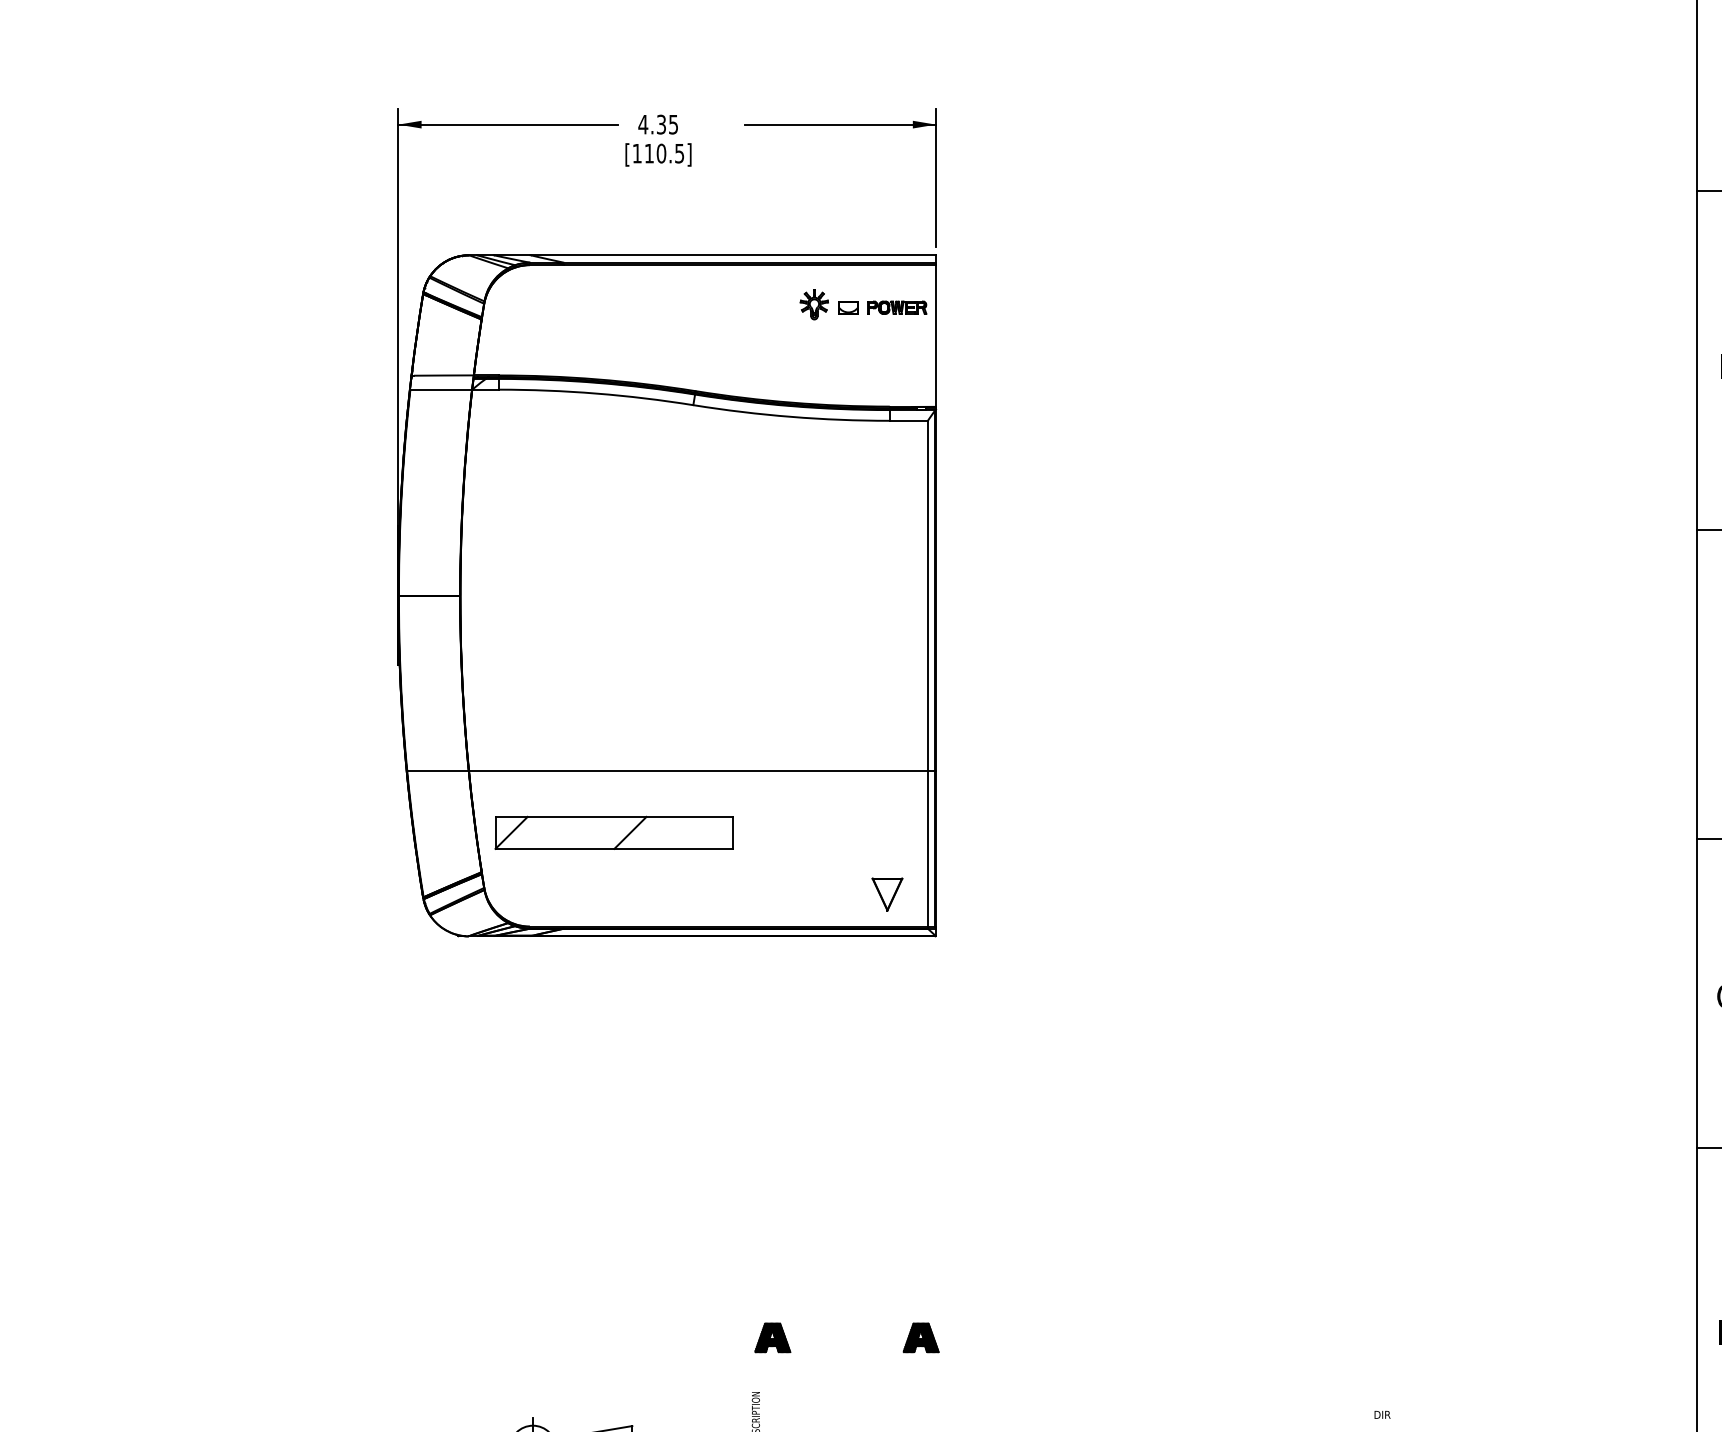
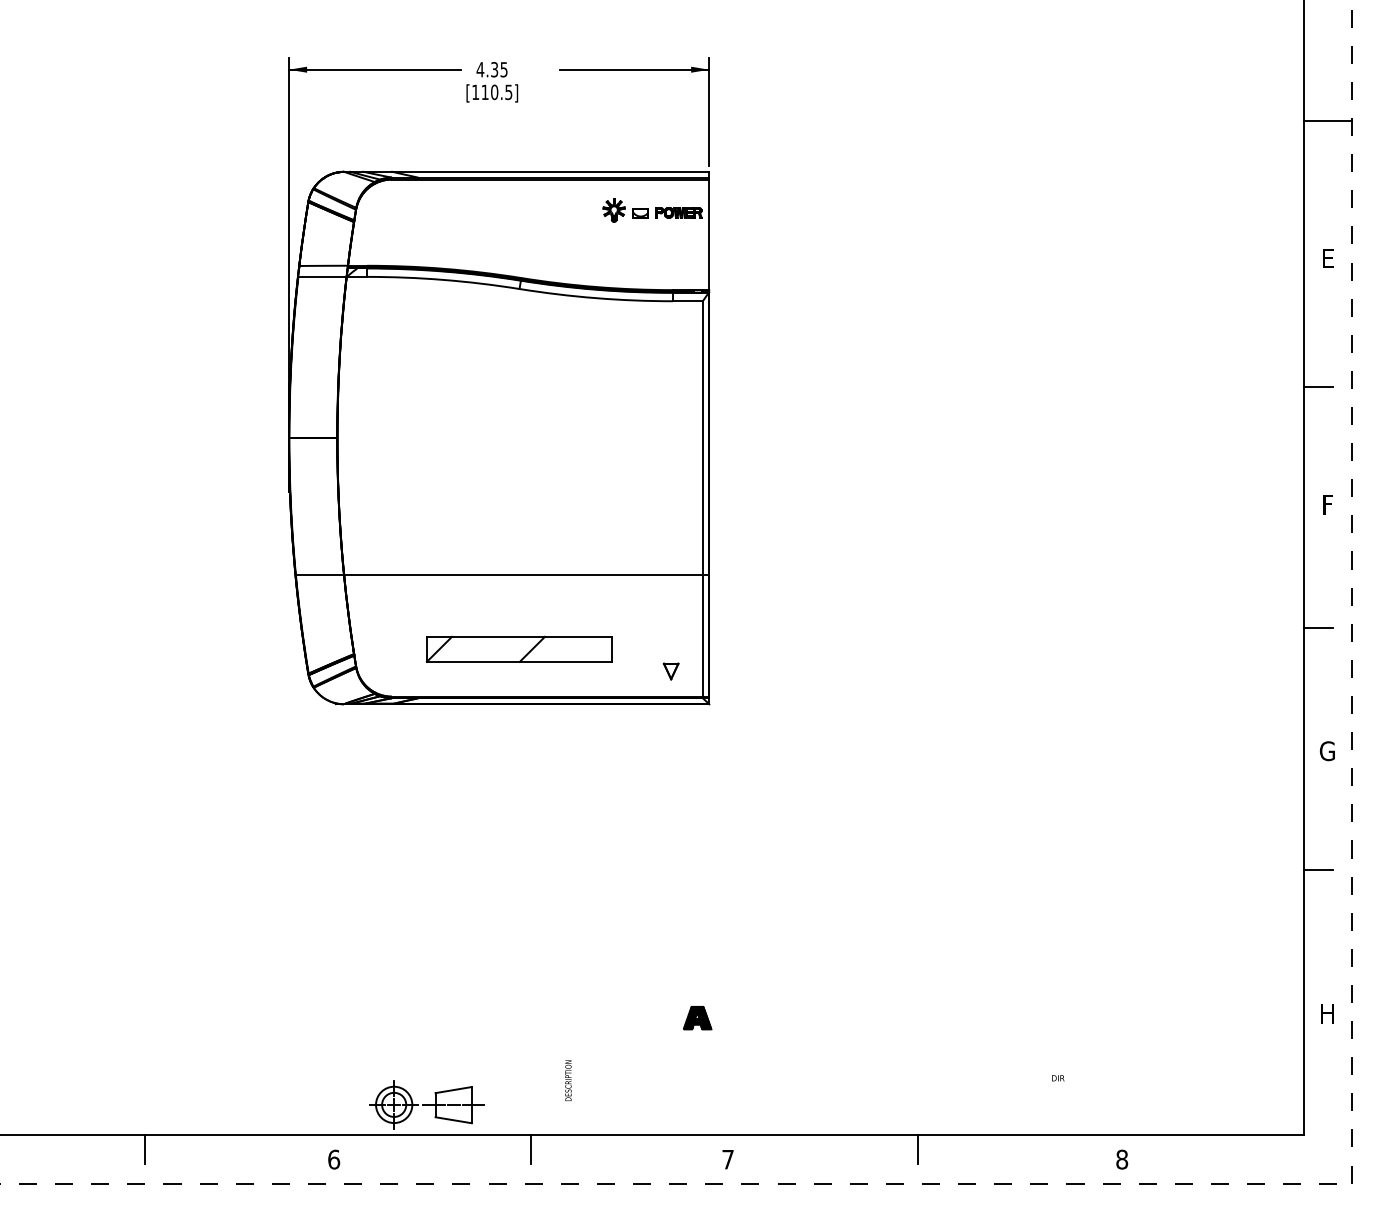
part: (612, 831) -> (518, 648), moved
part: (886, 894) -> (670, 671), size x0.62
part: (772, 1338) -> (581, 1018), removed

